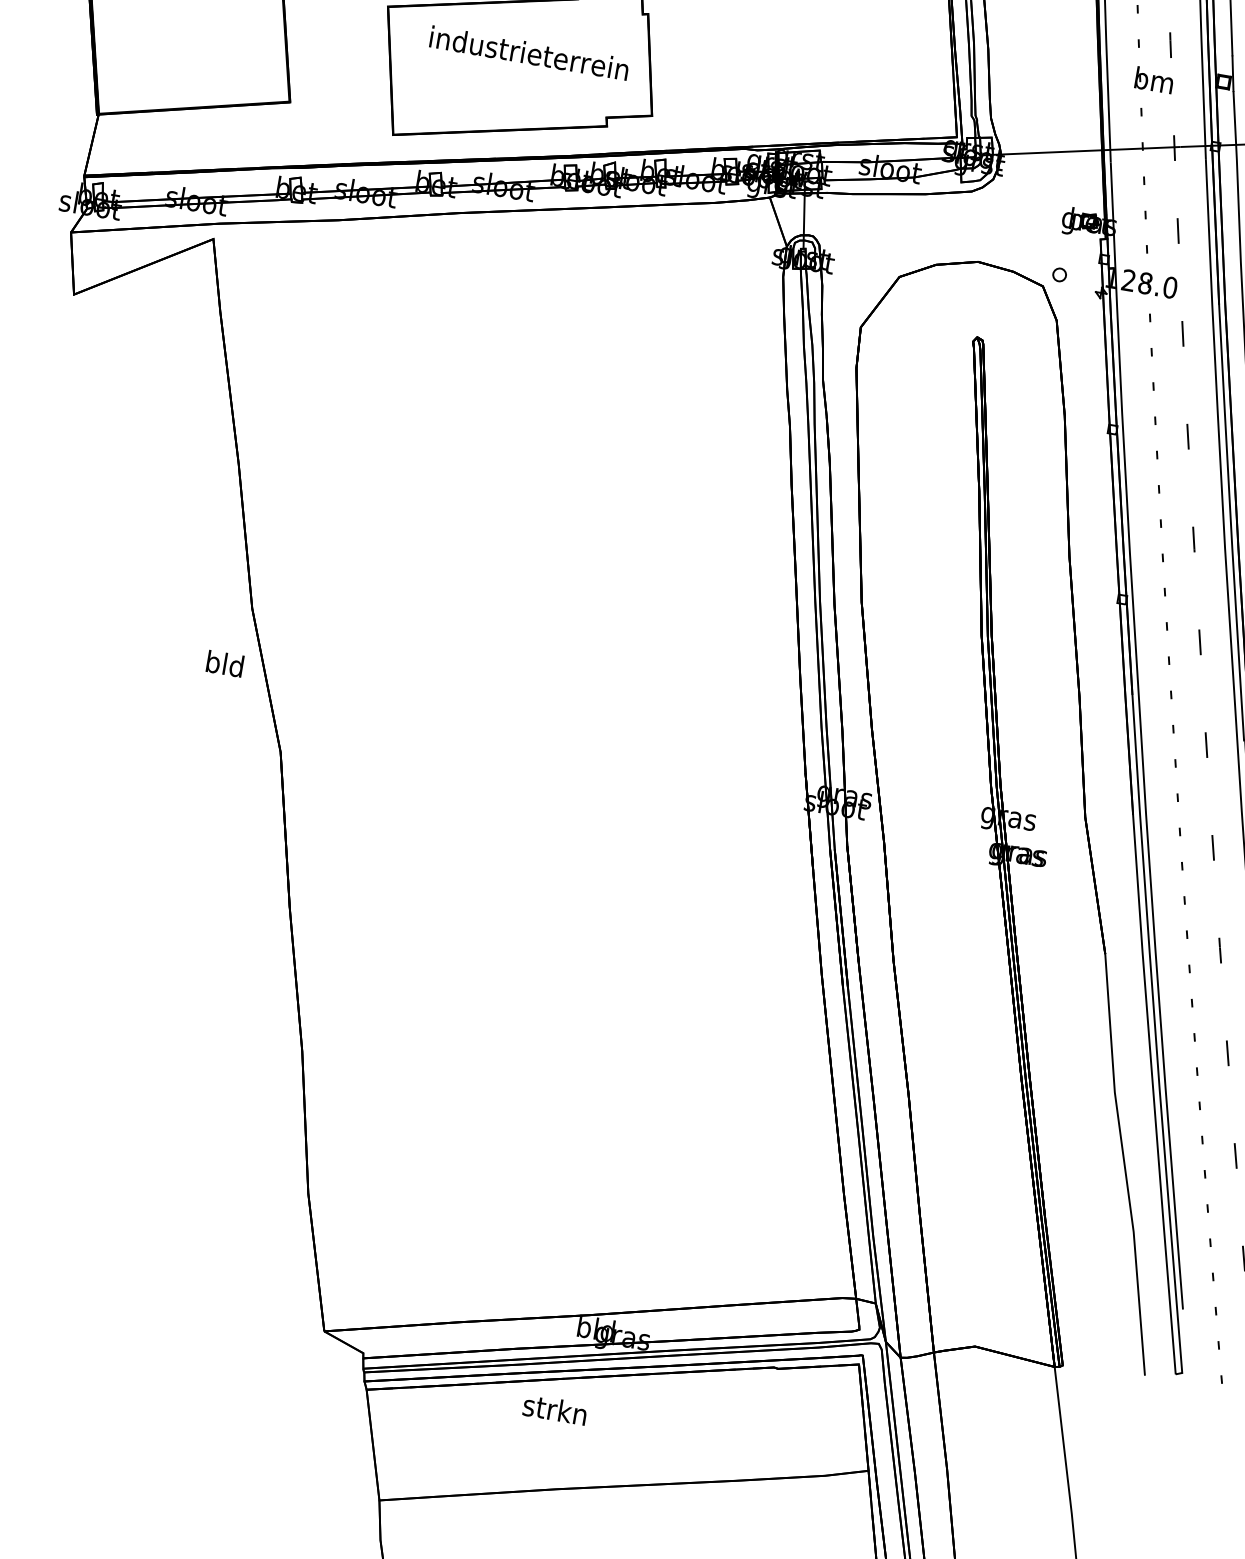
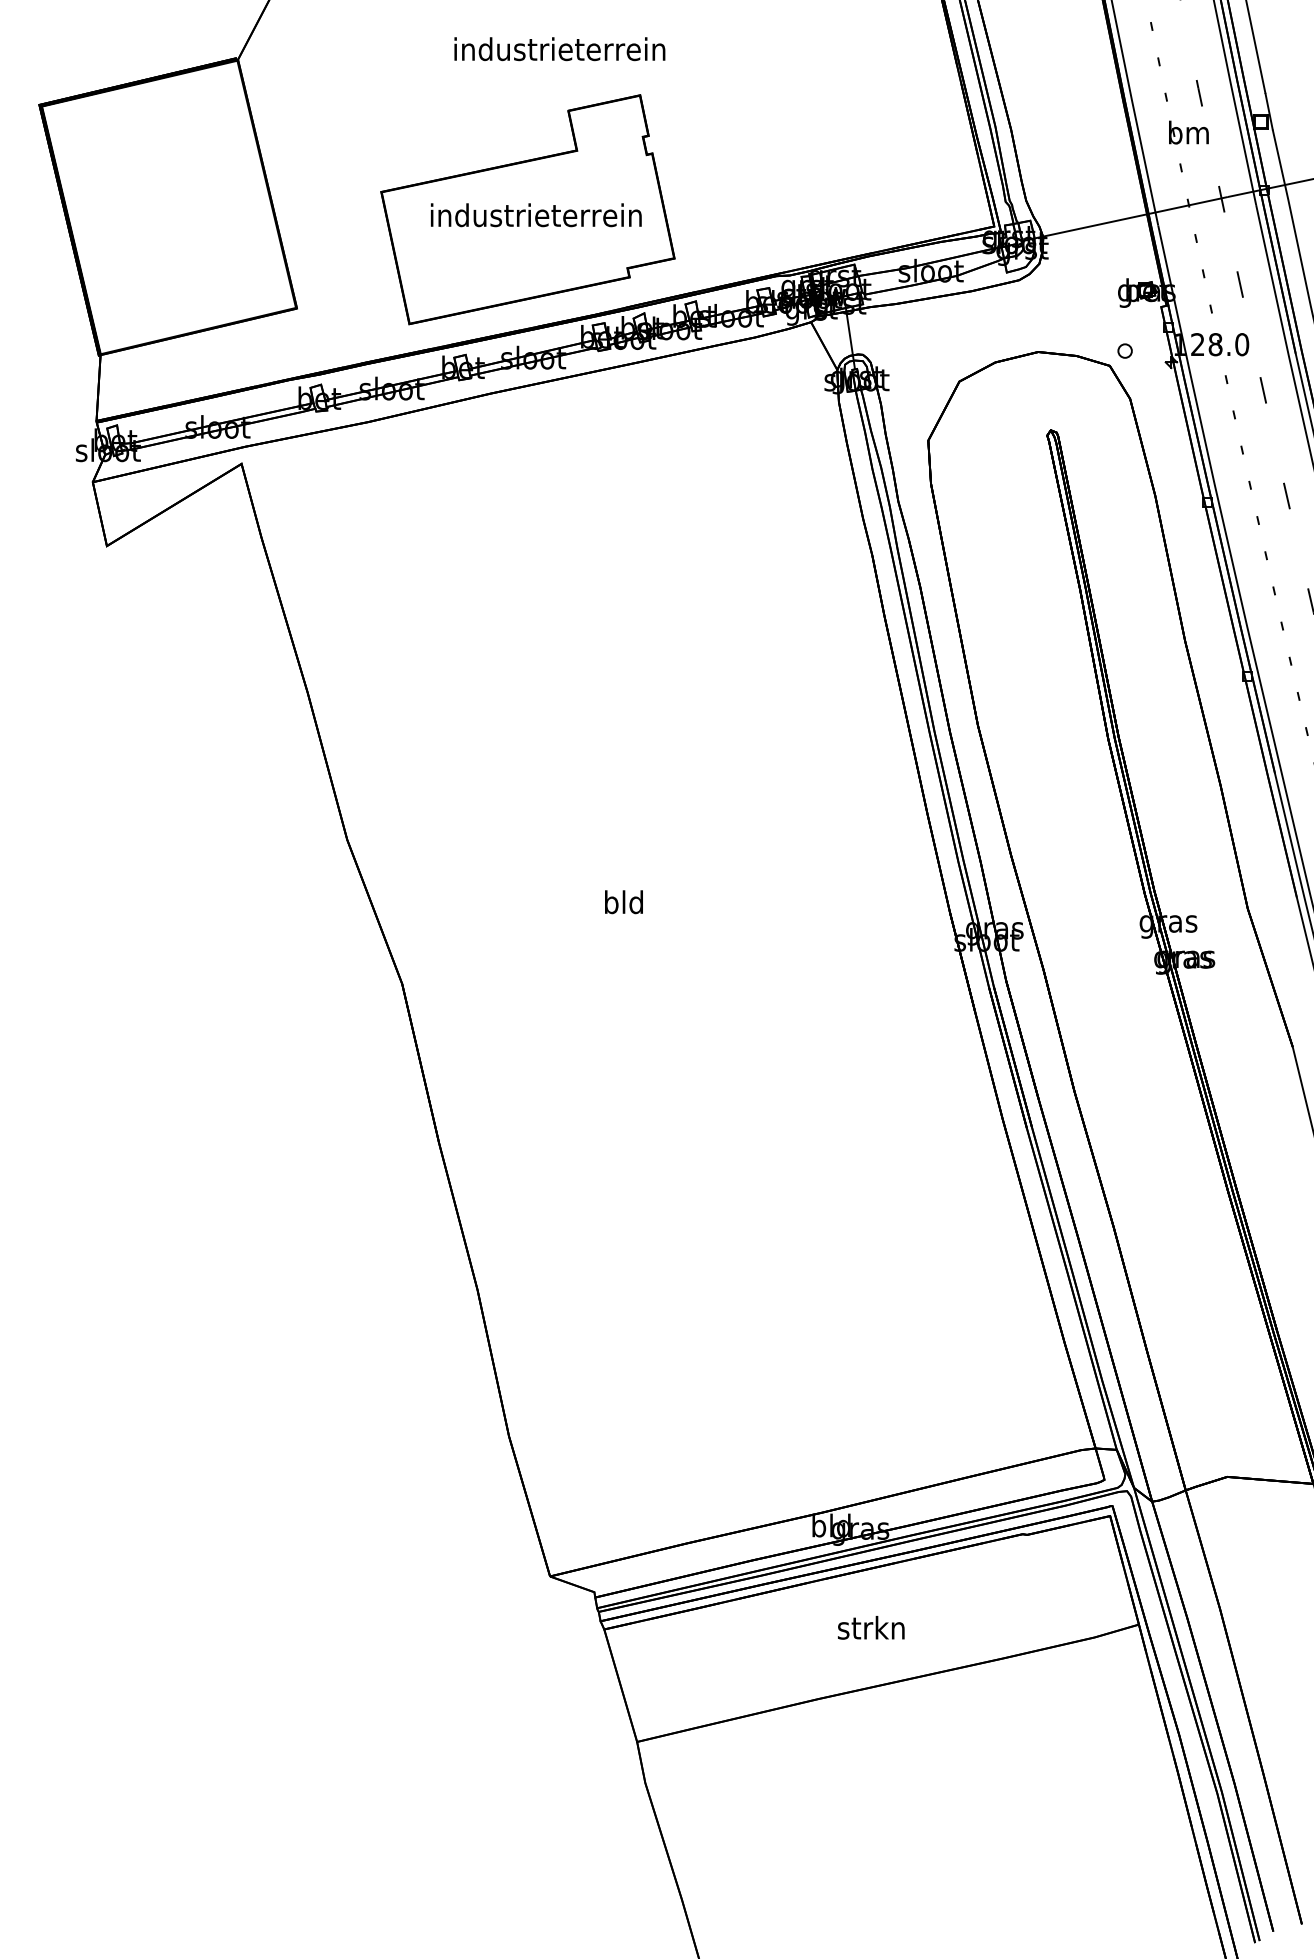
text: (224, 664) -> (623, 902), moved
text: (555, 1409) -> (871, 1627), moved

